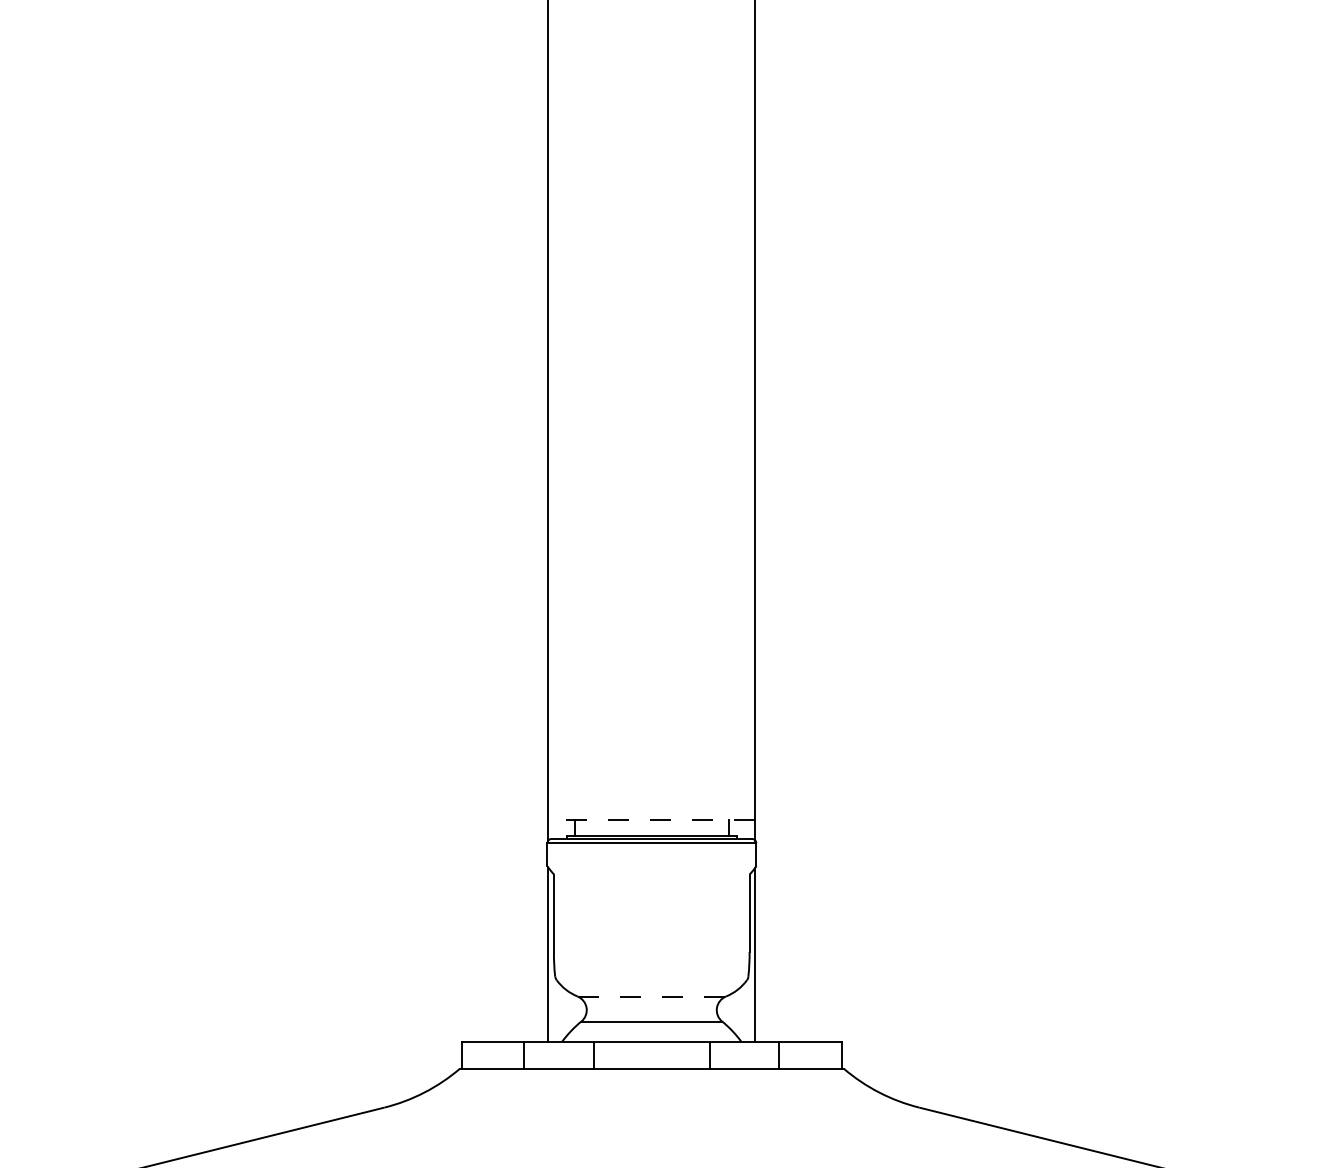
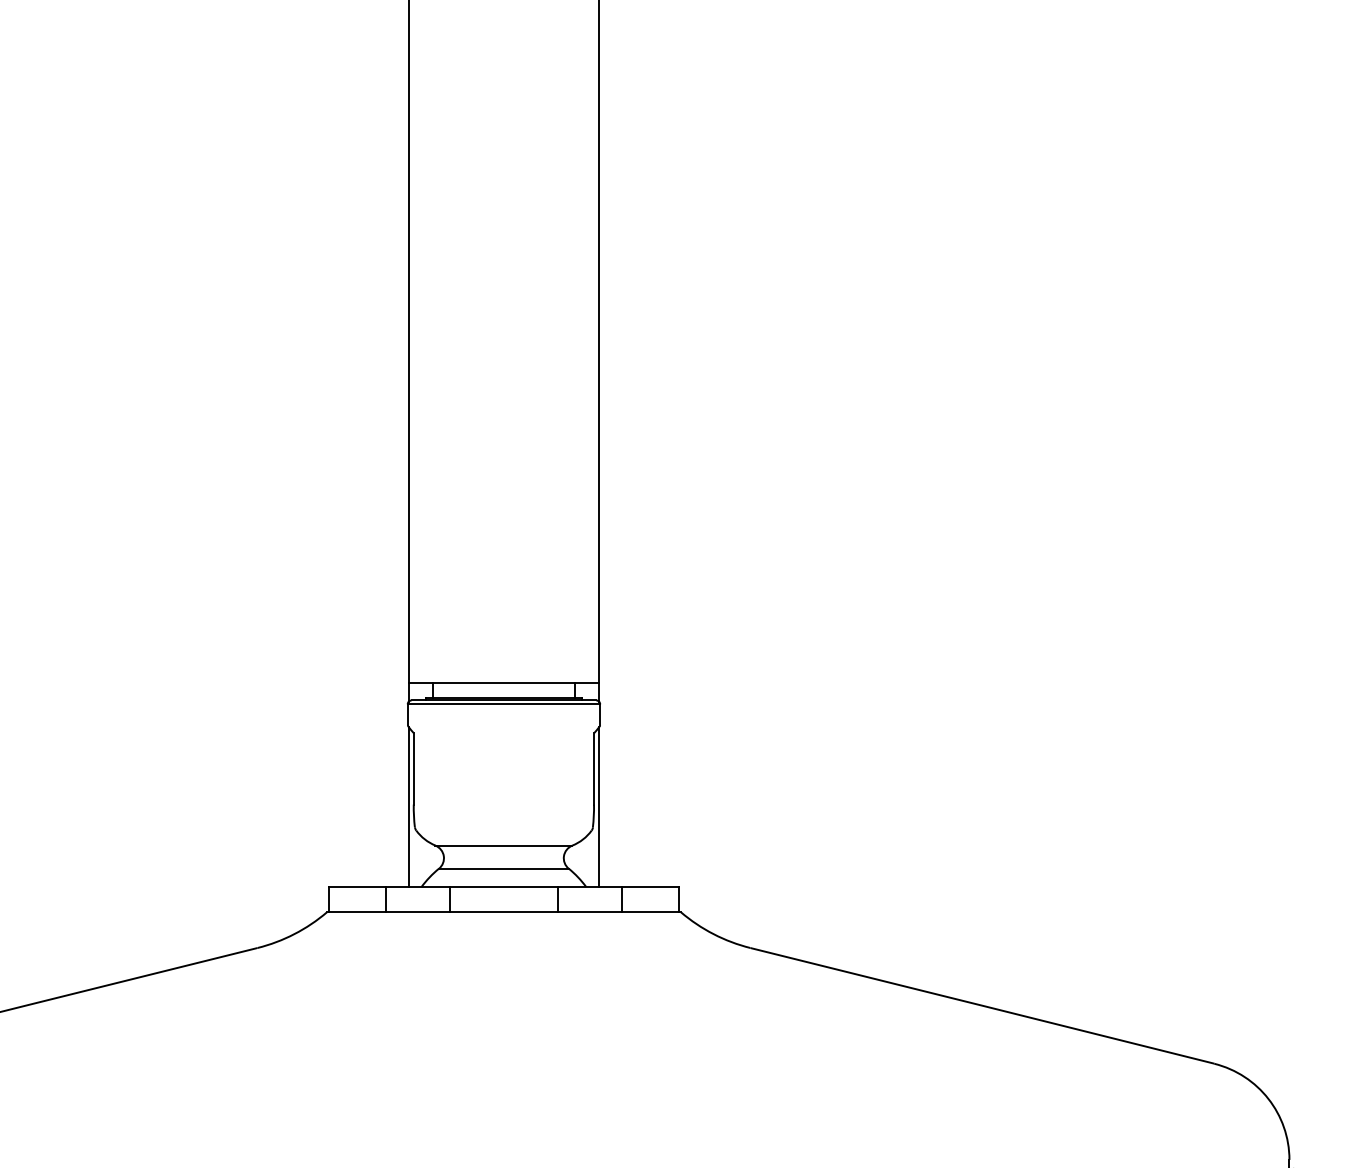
line: (651, 819) -> (503, 682), dashed -> solid
line: (652, 996) -> (504, 845), dashed -> solid

